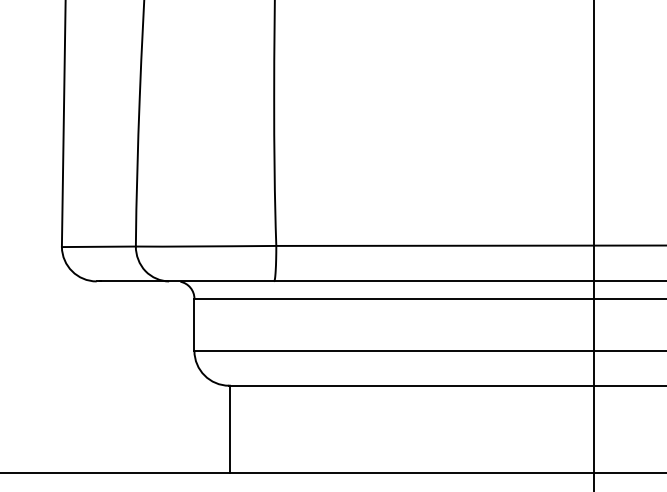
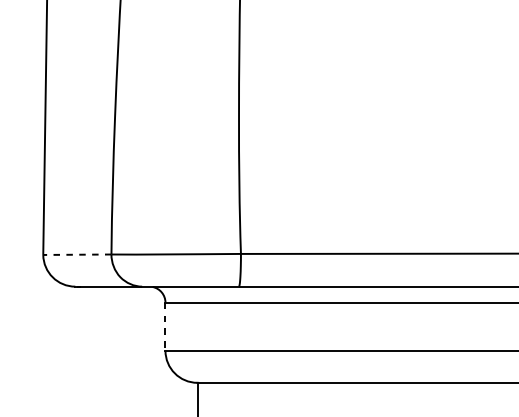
line: (98, 246) -> (77, 254), solid -> dashed
line: (194, 325) -> (165, 327), solid -> dashed

